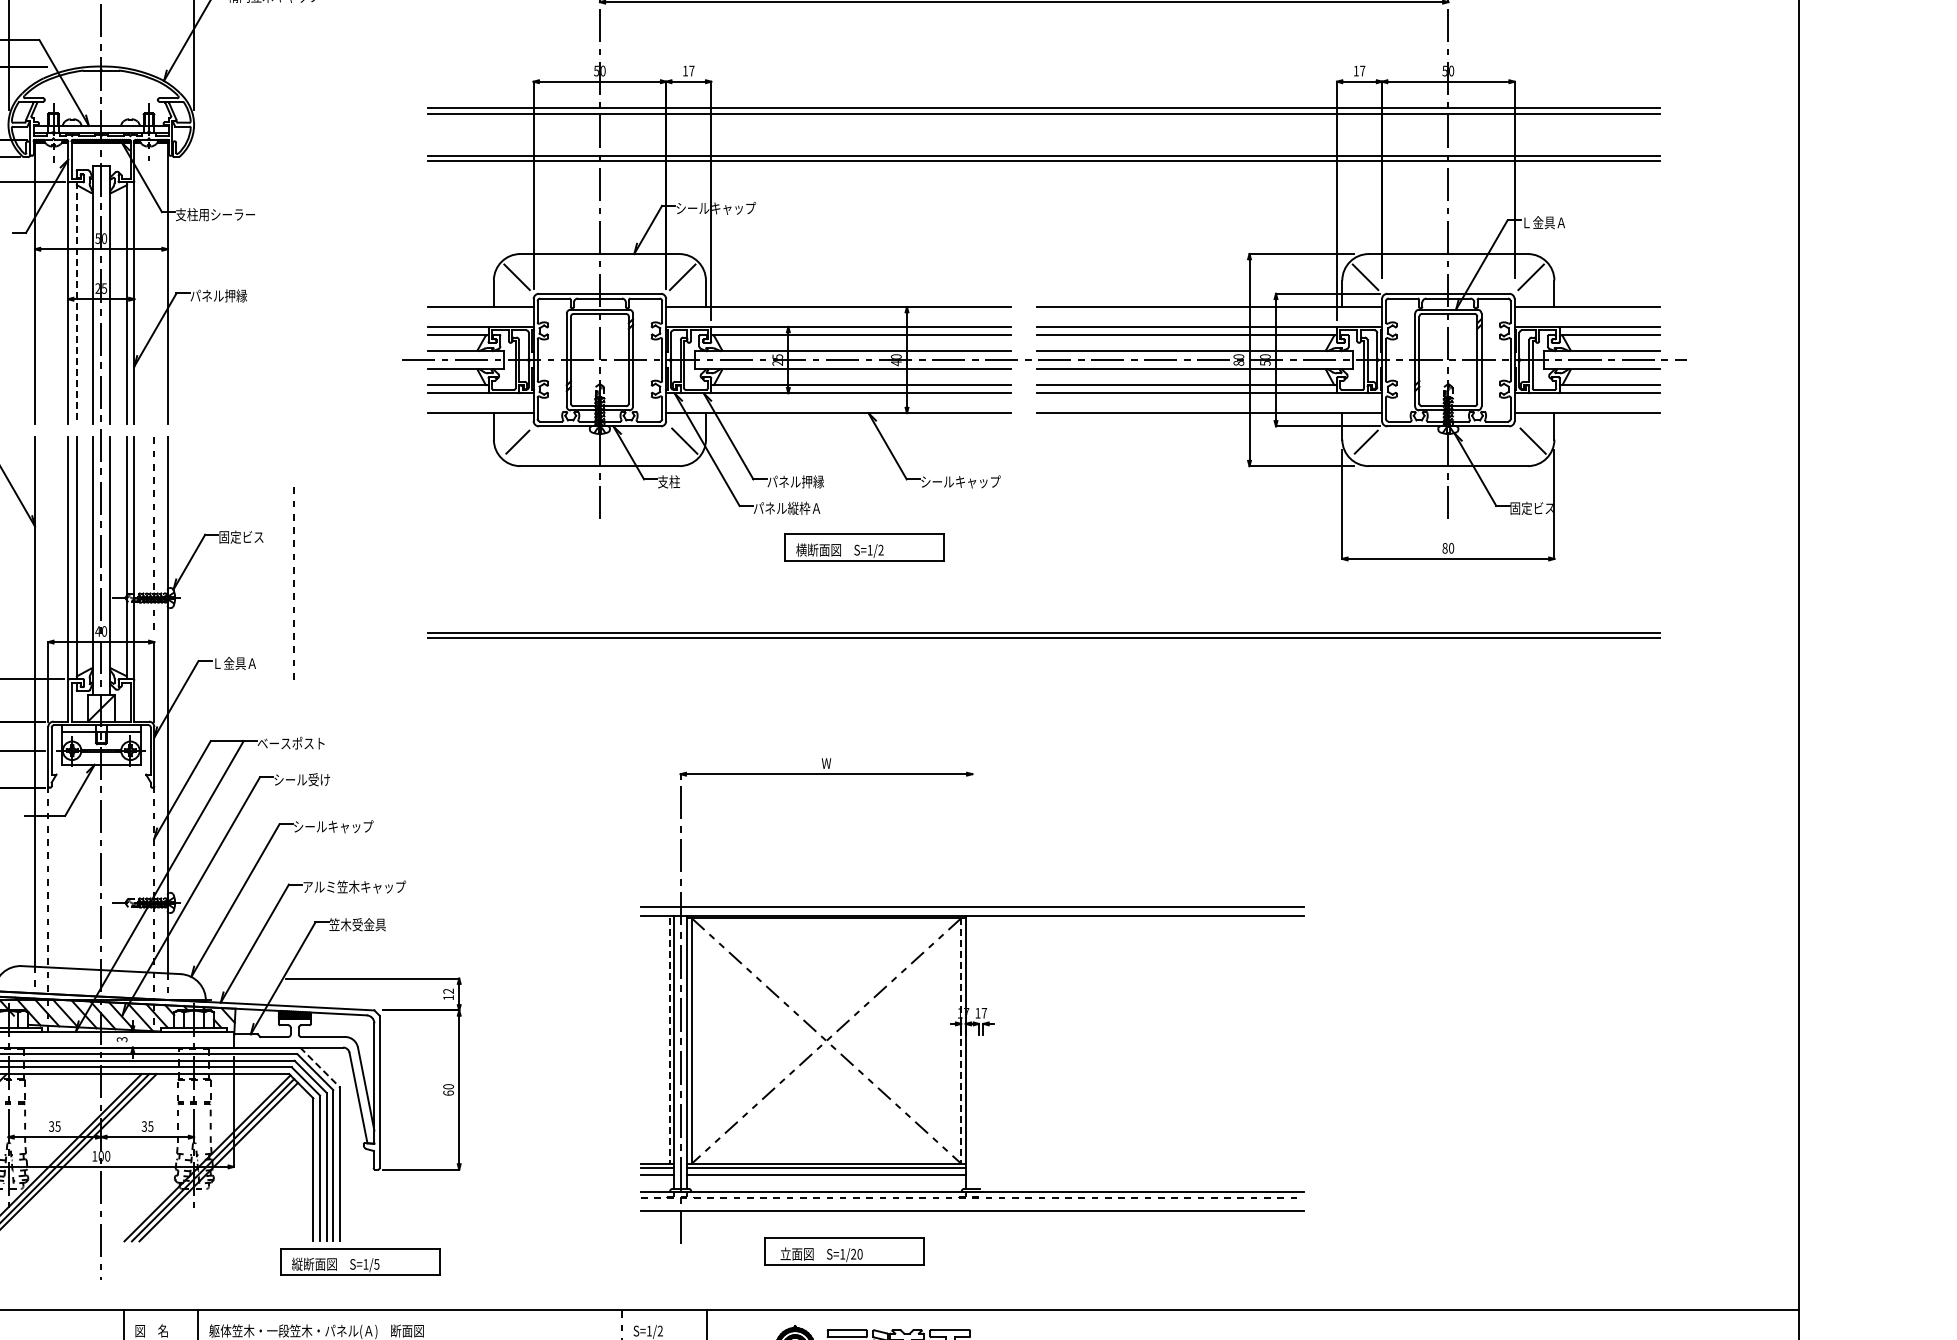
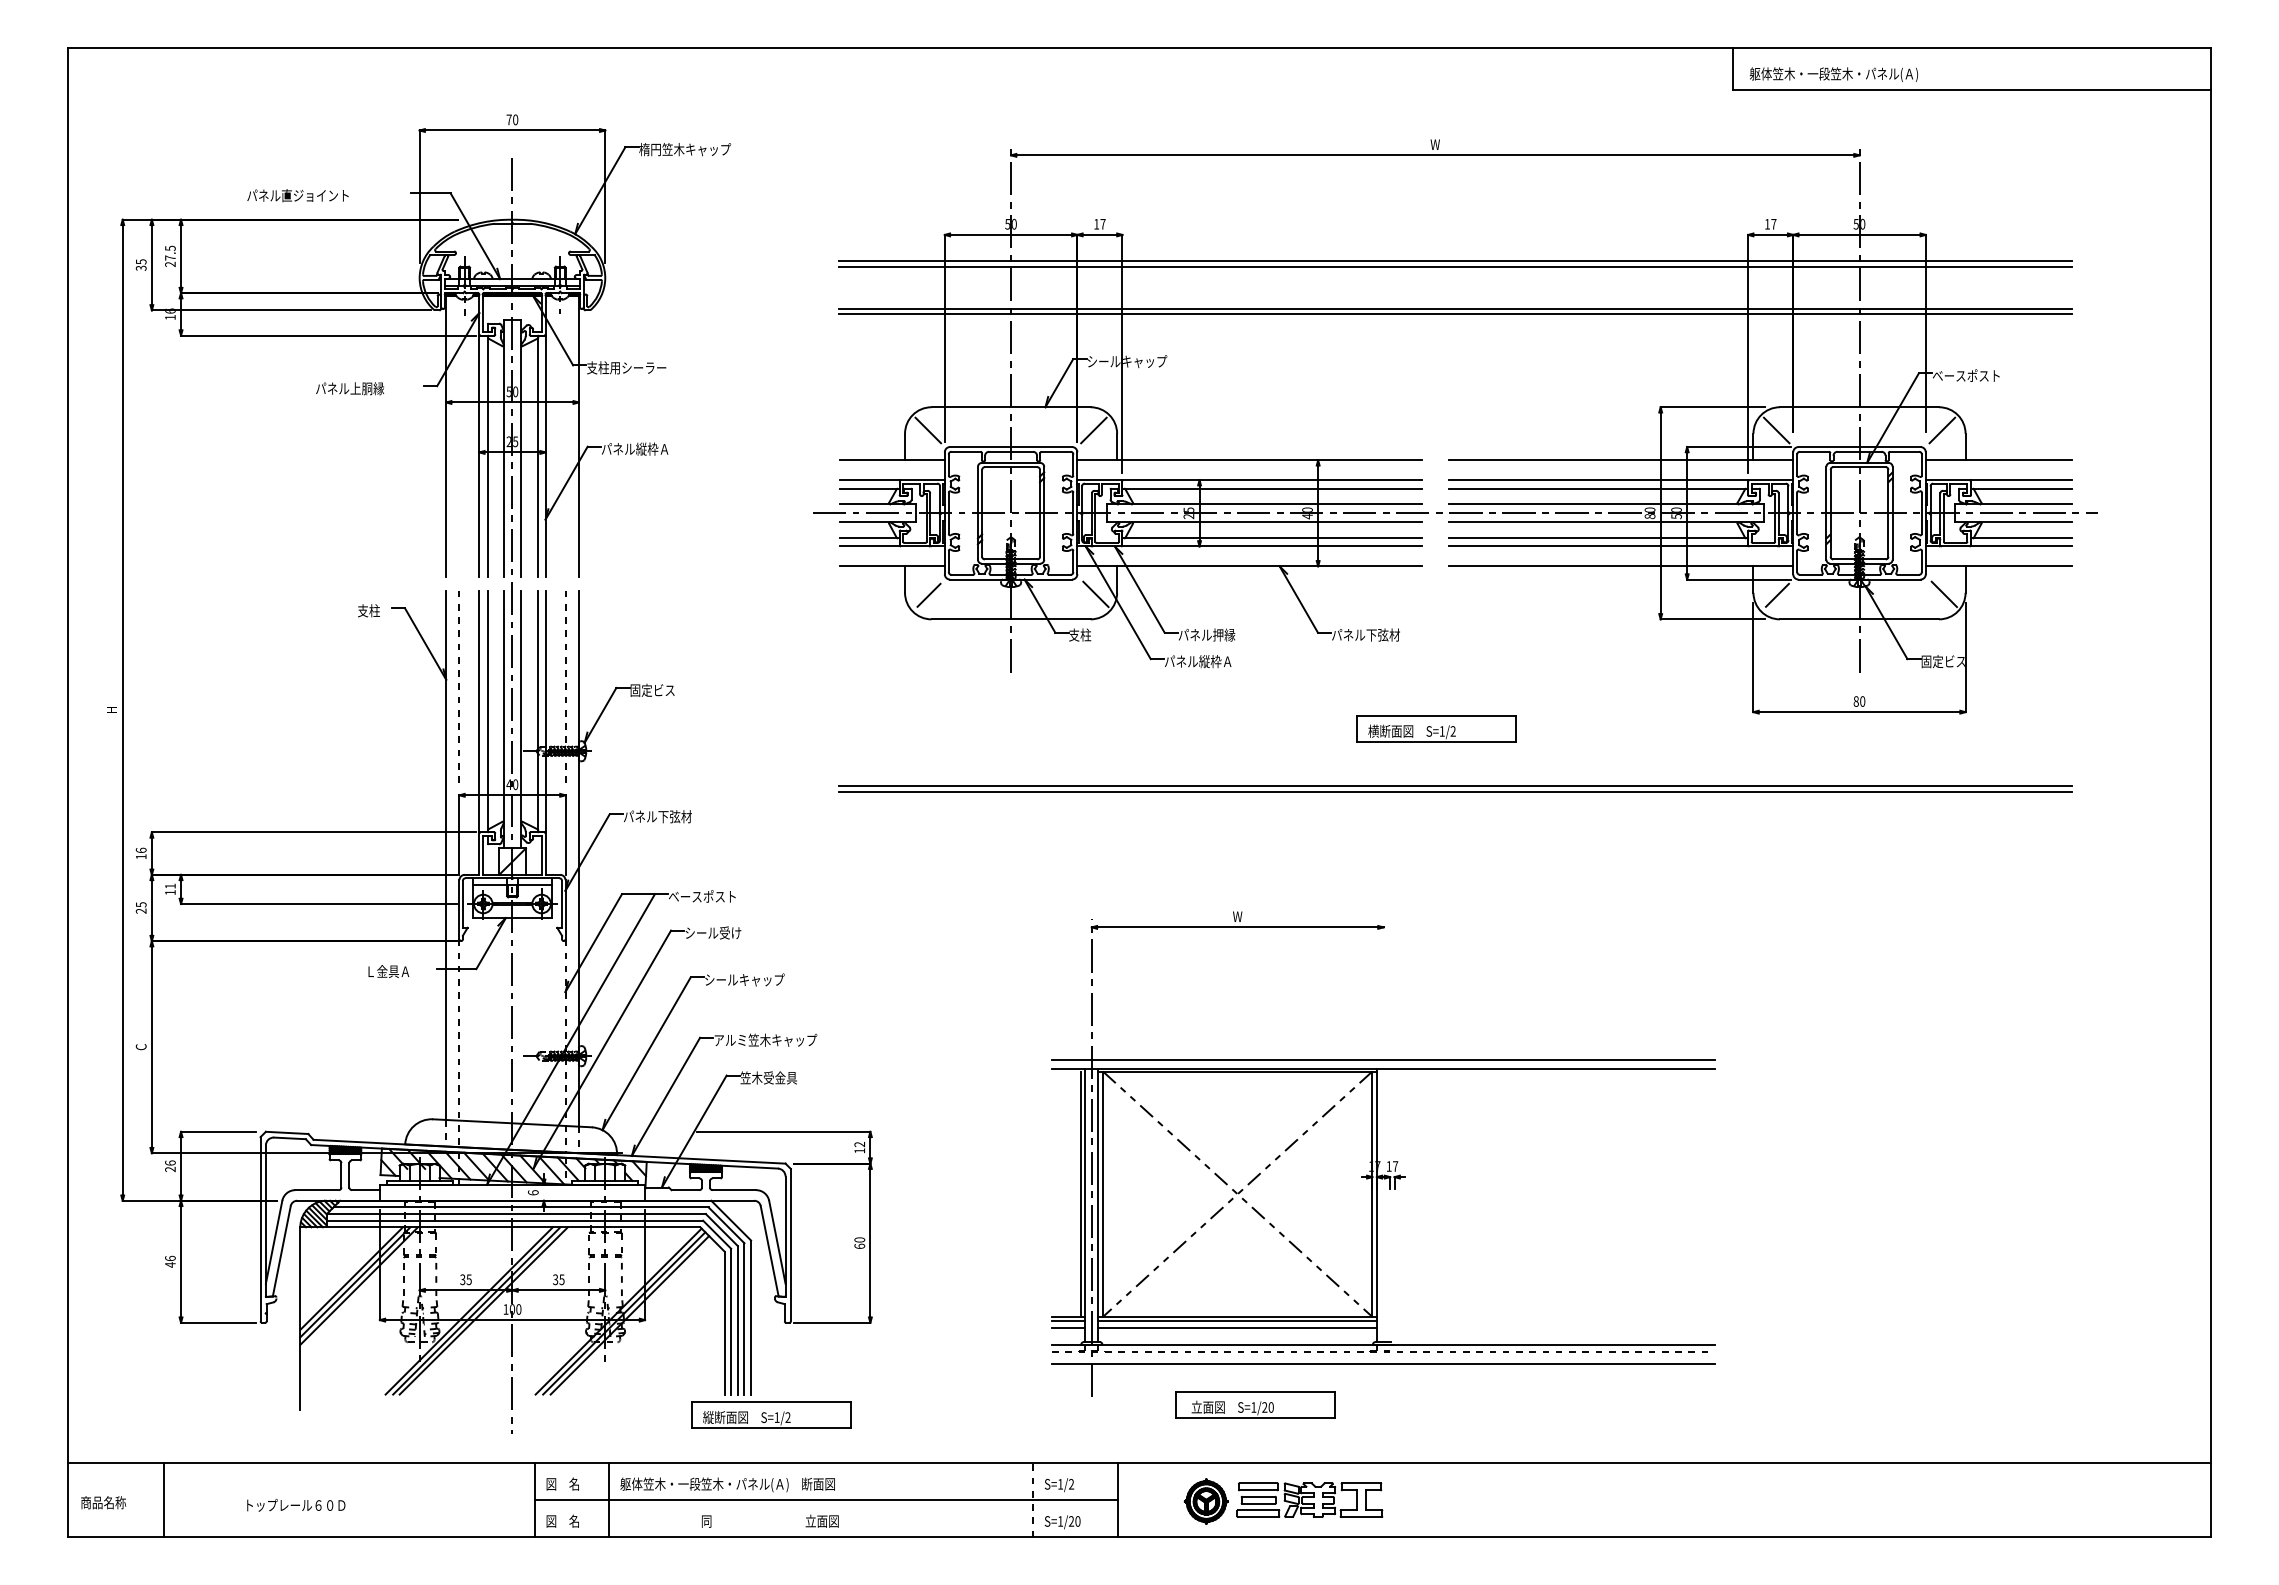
text: (1554, 222) -> (1965, 375), Ｌ金具Ａ -> ベースポスト
text: (241, 295) -> (652, 448), パネル押縁 -> パネル縦枠Ａ
line: (76, 303) -> (487, 456), dashed -> solid
text: (960, 481) -> (1371, 634), シールキャップ -> パネル下弦材
part: (864, 547) -> (1436, 728), moved
line: (293, 583) -> (458, 686), moved
text: (246, 663) -> (657, 816), Ｌ金具Ａ -> パネル下弦材
text: (122, 1039) -> (533, 1192), 3 -> 6
line: (669, 1041) -> (1080, 1194), dashed -> solid
line: (961, 1041) -> (1372, 1194), dashed -> solid
line: (320, 1067) -> (731, 1220), dashed -> solid
text: (376, 1264) -> (787, 1417), S=1/5 -> S=1/2

